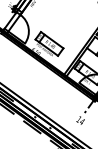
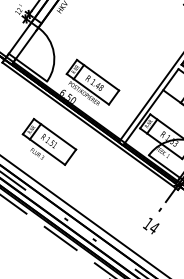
part: (26, 75) -> (49, 141), added

